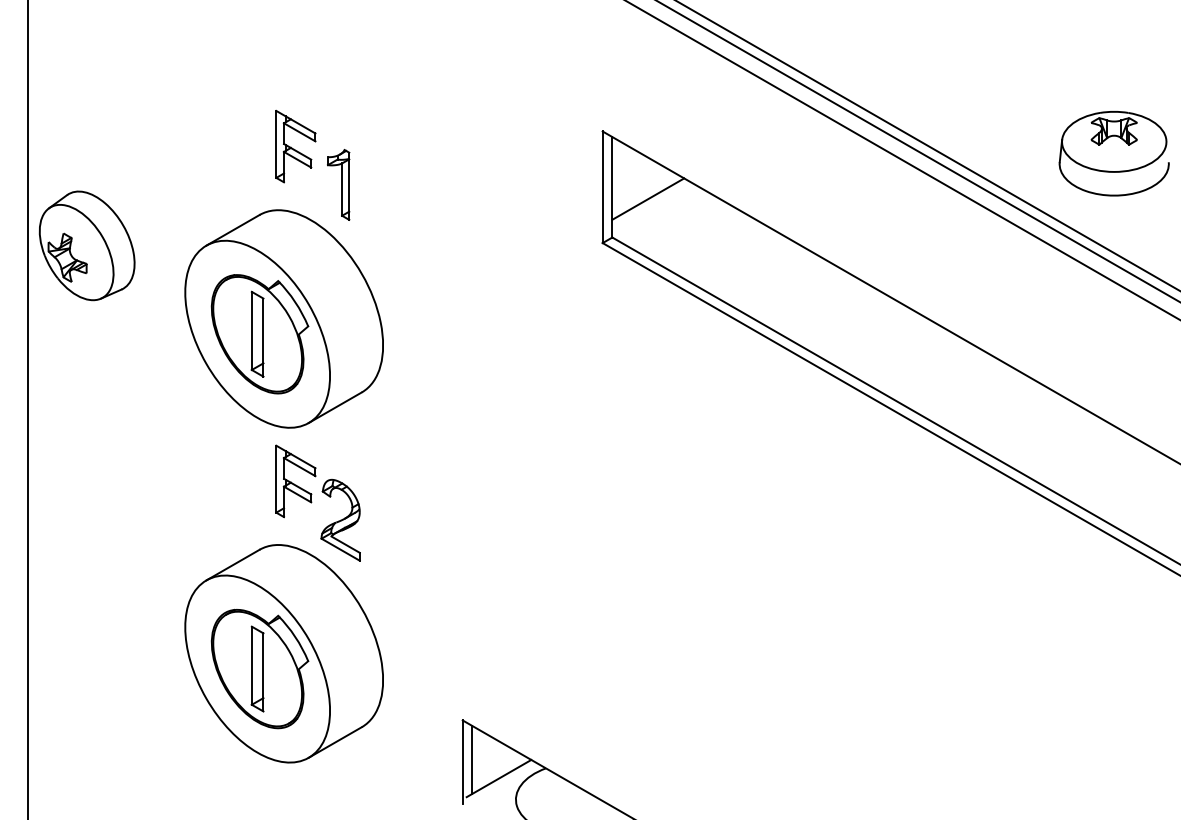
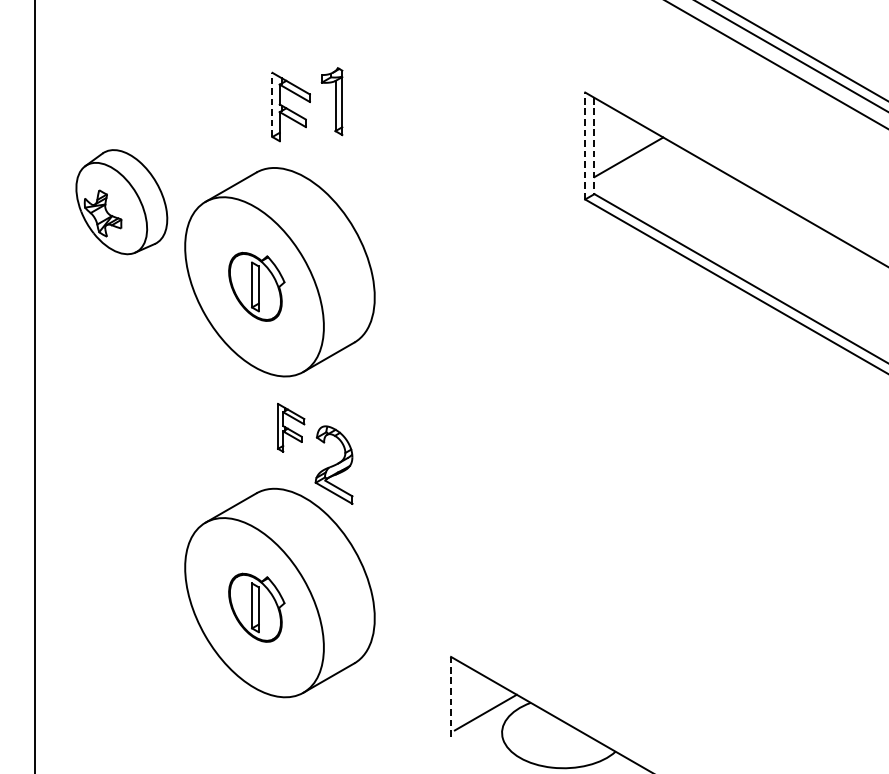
line: (276, 143) -> (272, 104), solid -> dashed
part: (338, 184) -> (332, 101), moved
line: (602, 187) -> (585, 146), solid -> dashed
line: (612, 187) -> (594, 146), solid -> dashed
part: (86, 245) -> (121, 201), moved
part: (259, 334) -> (256, 287), size x0.6
part: (295, 481) -> (290, 427), size x0.7
part: (259, 669) -> (256, 608), size x0.6
line: (472, 759) -> (460, 694), removed
line: (462, 762) -> (450, 697), solid -> dashed

